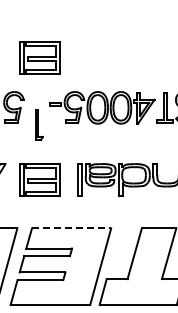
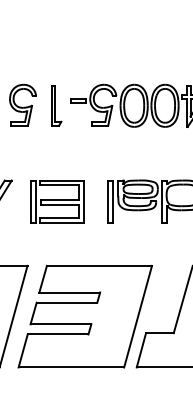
part: (39, 57) -> (56, 39), removed
part: (39, 124) -> (56, 105), moved
line: (71, 228) -> (99, 265), dashed -> solid

